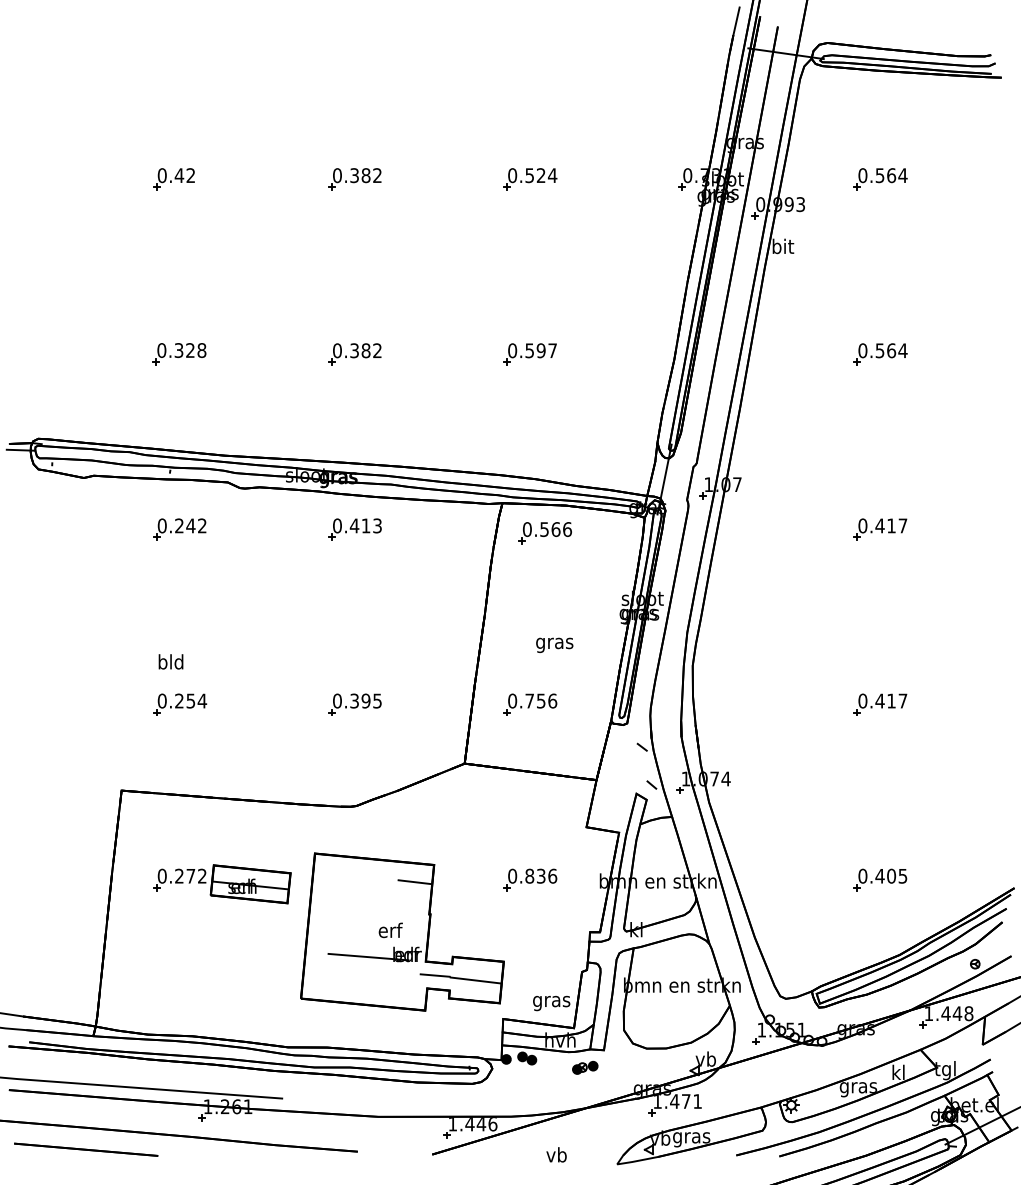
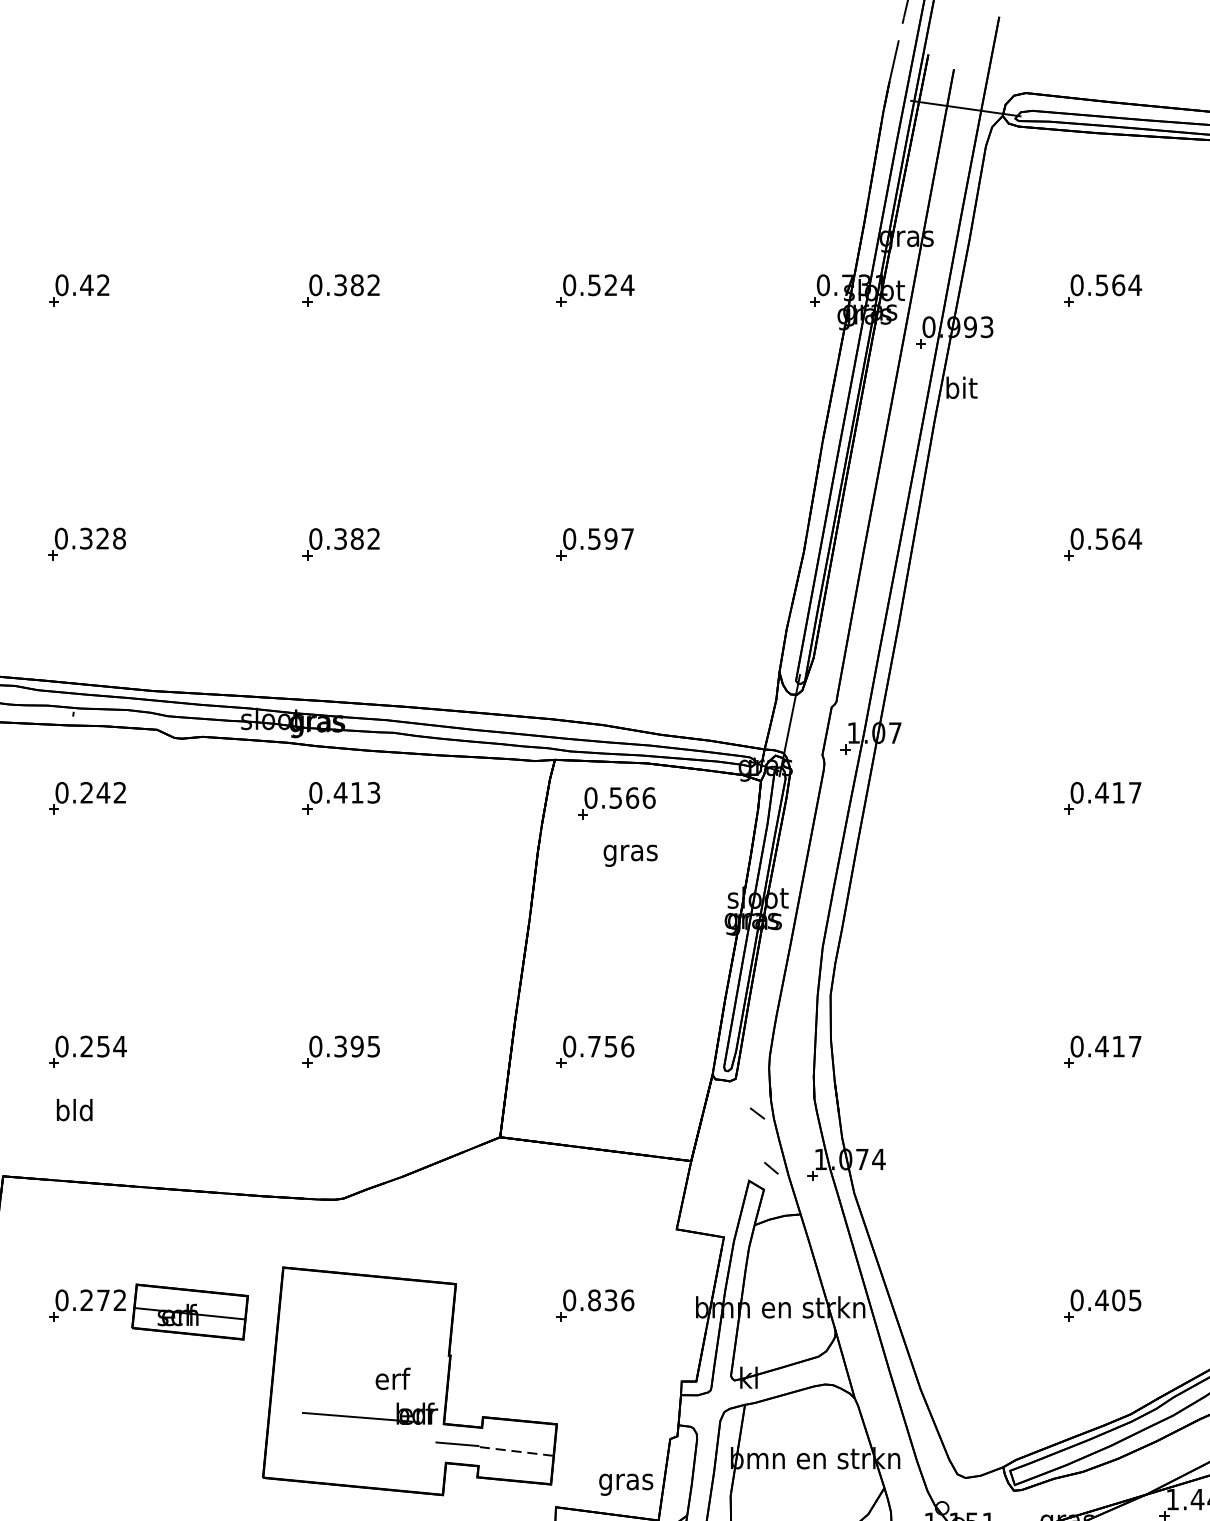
text: (554, 644) -> (630, 854), moved
text: (170, 661) -> (73, 1109), moved
line: (414, 882) -> (427, 1309), removed
line: (476, 980) -> (517, 1451), solid -> dashed

